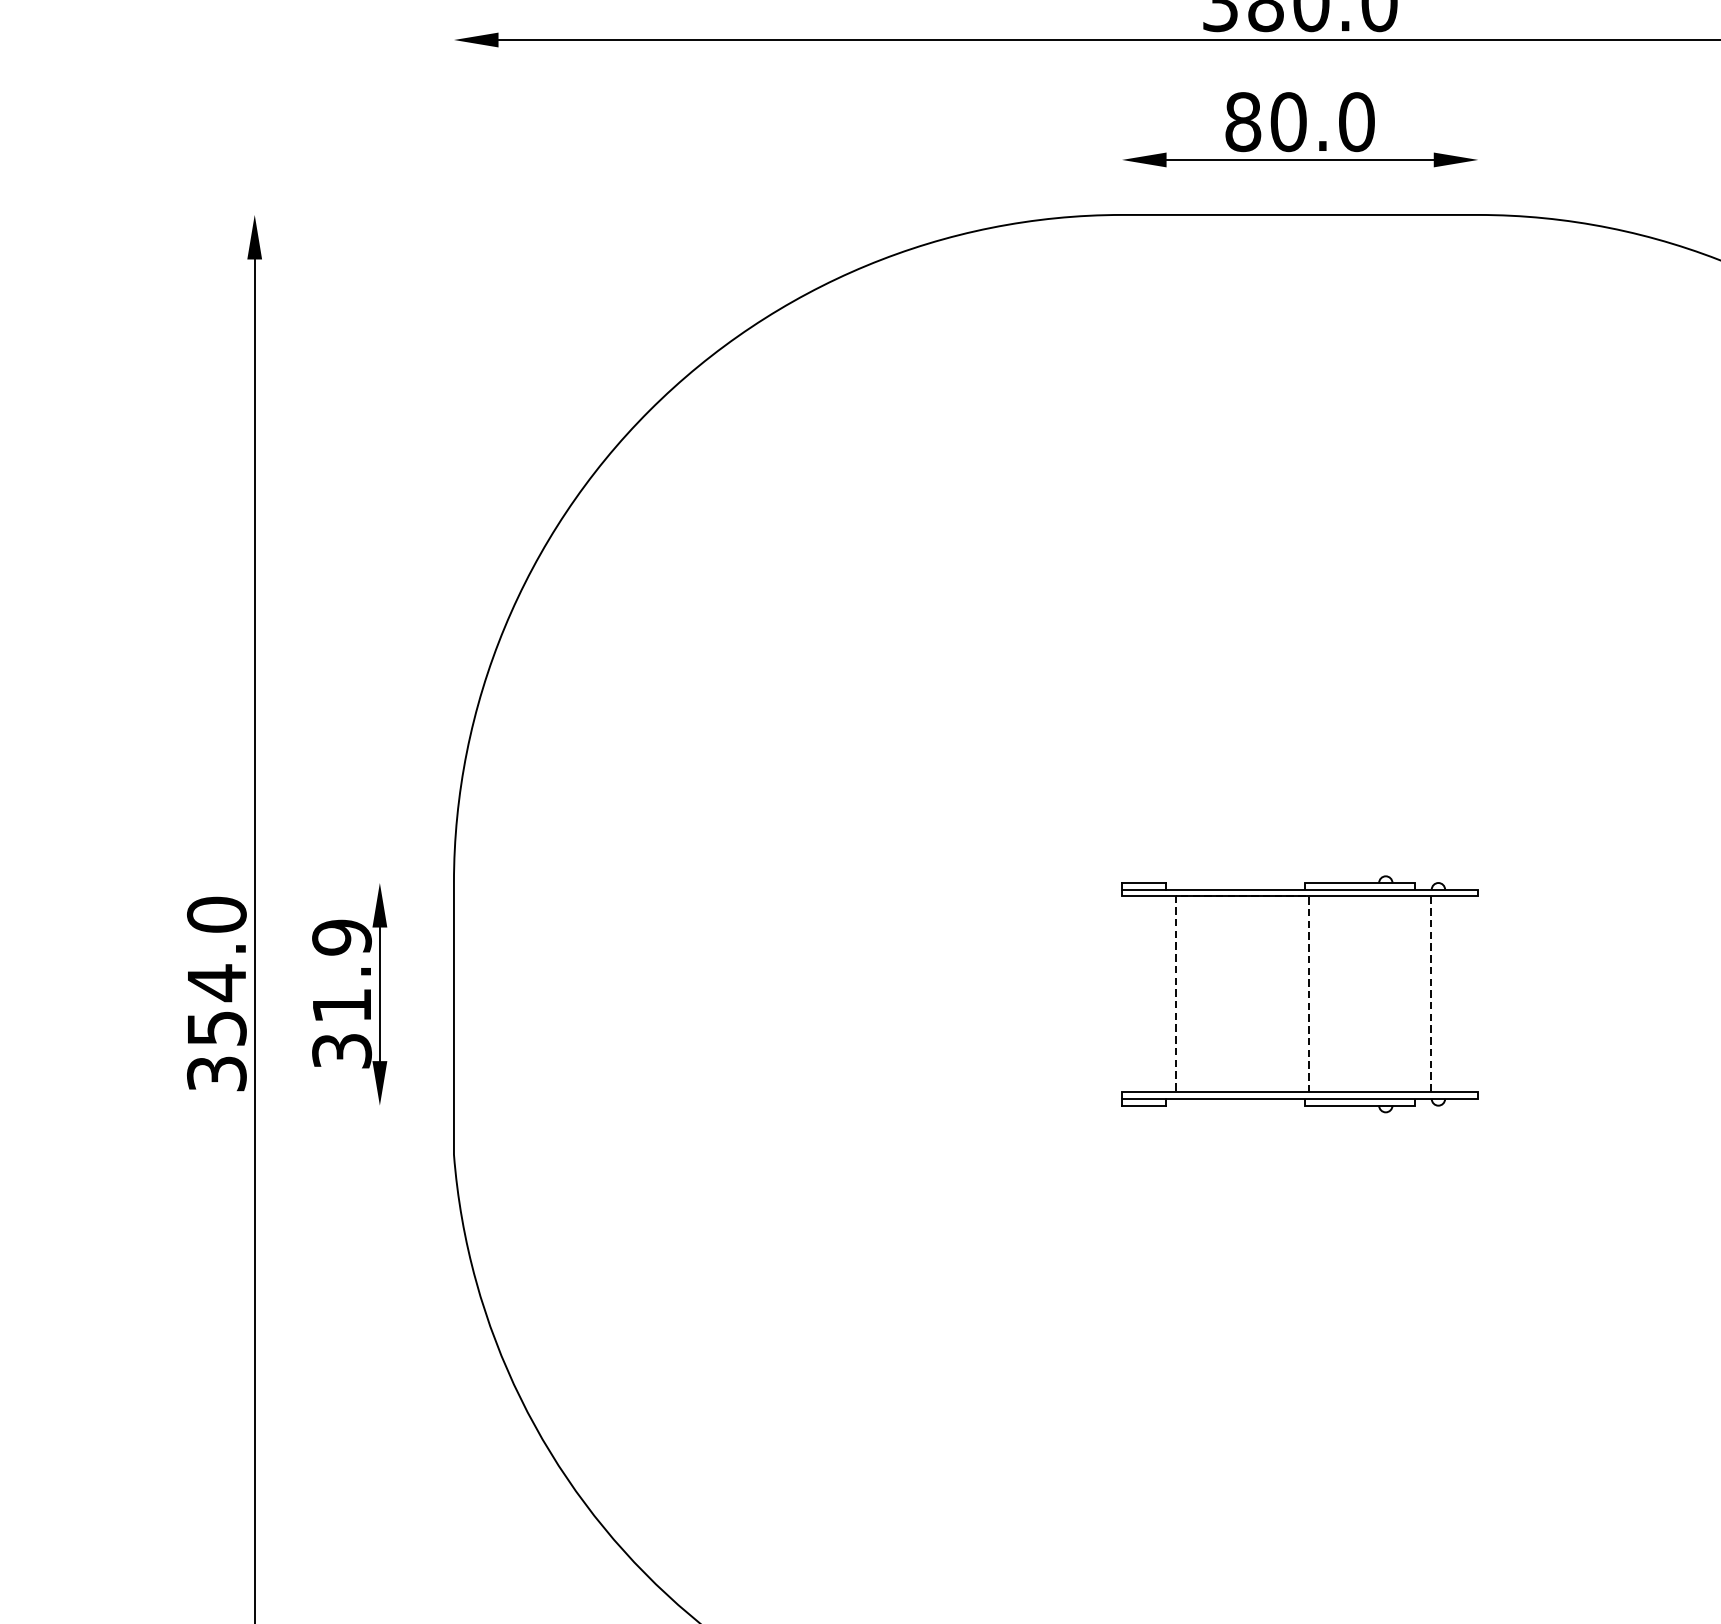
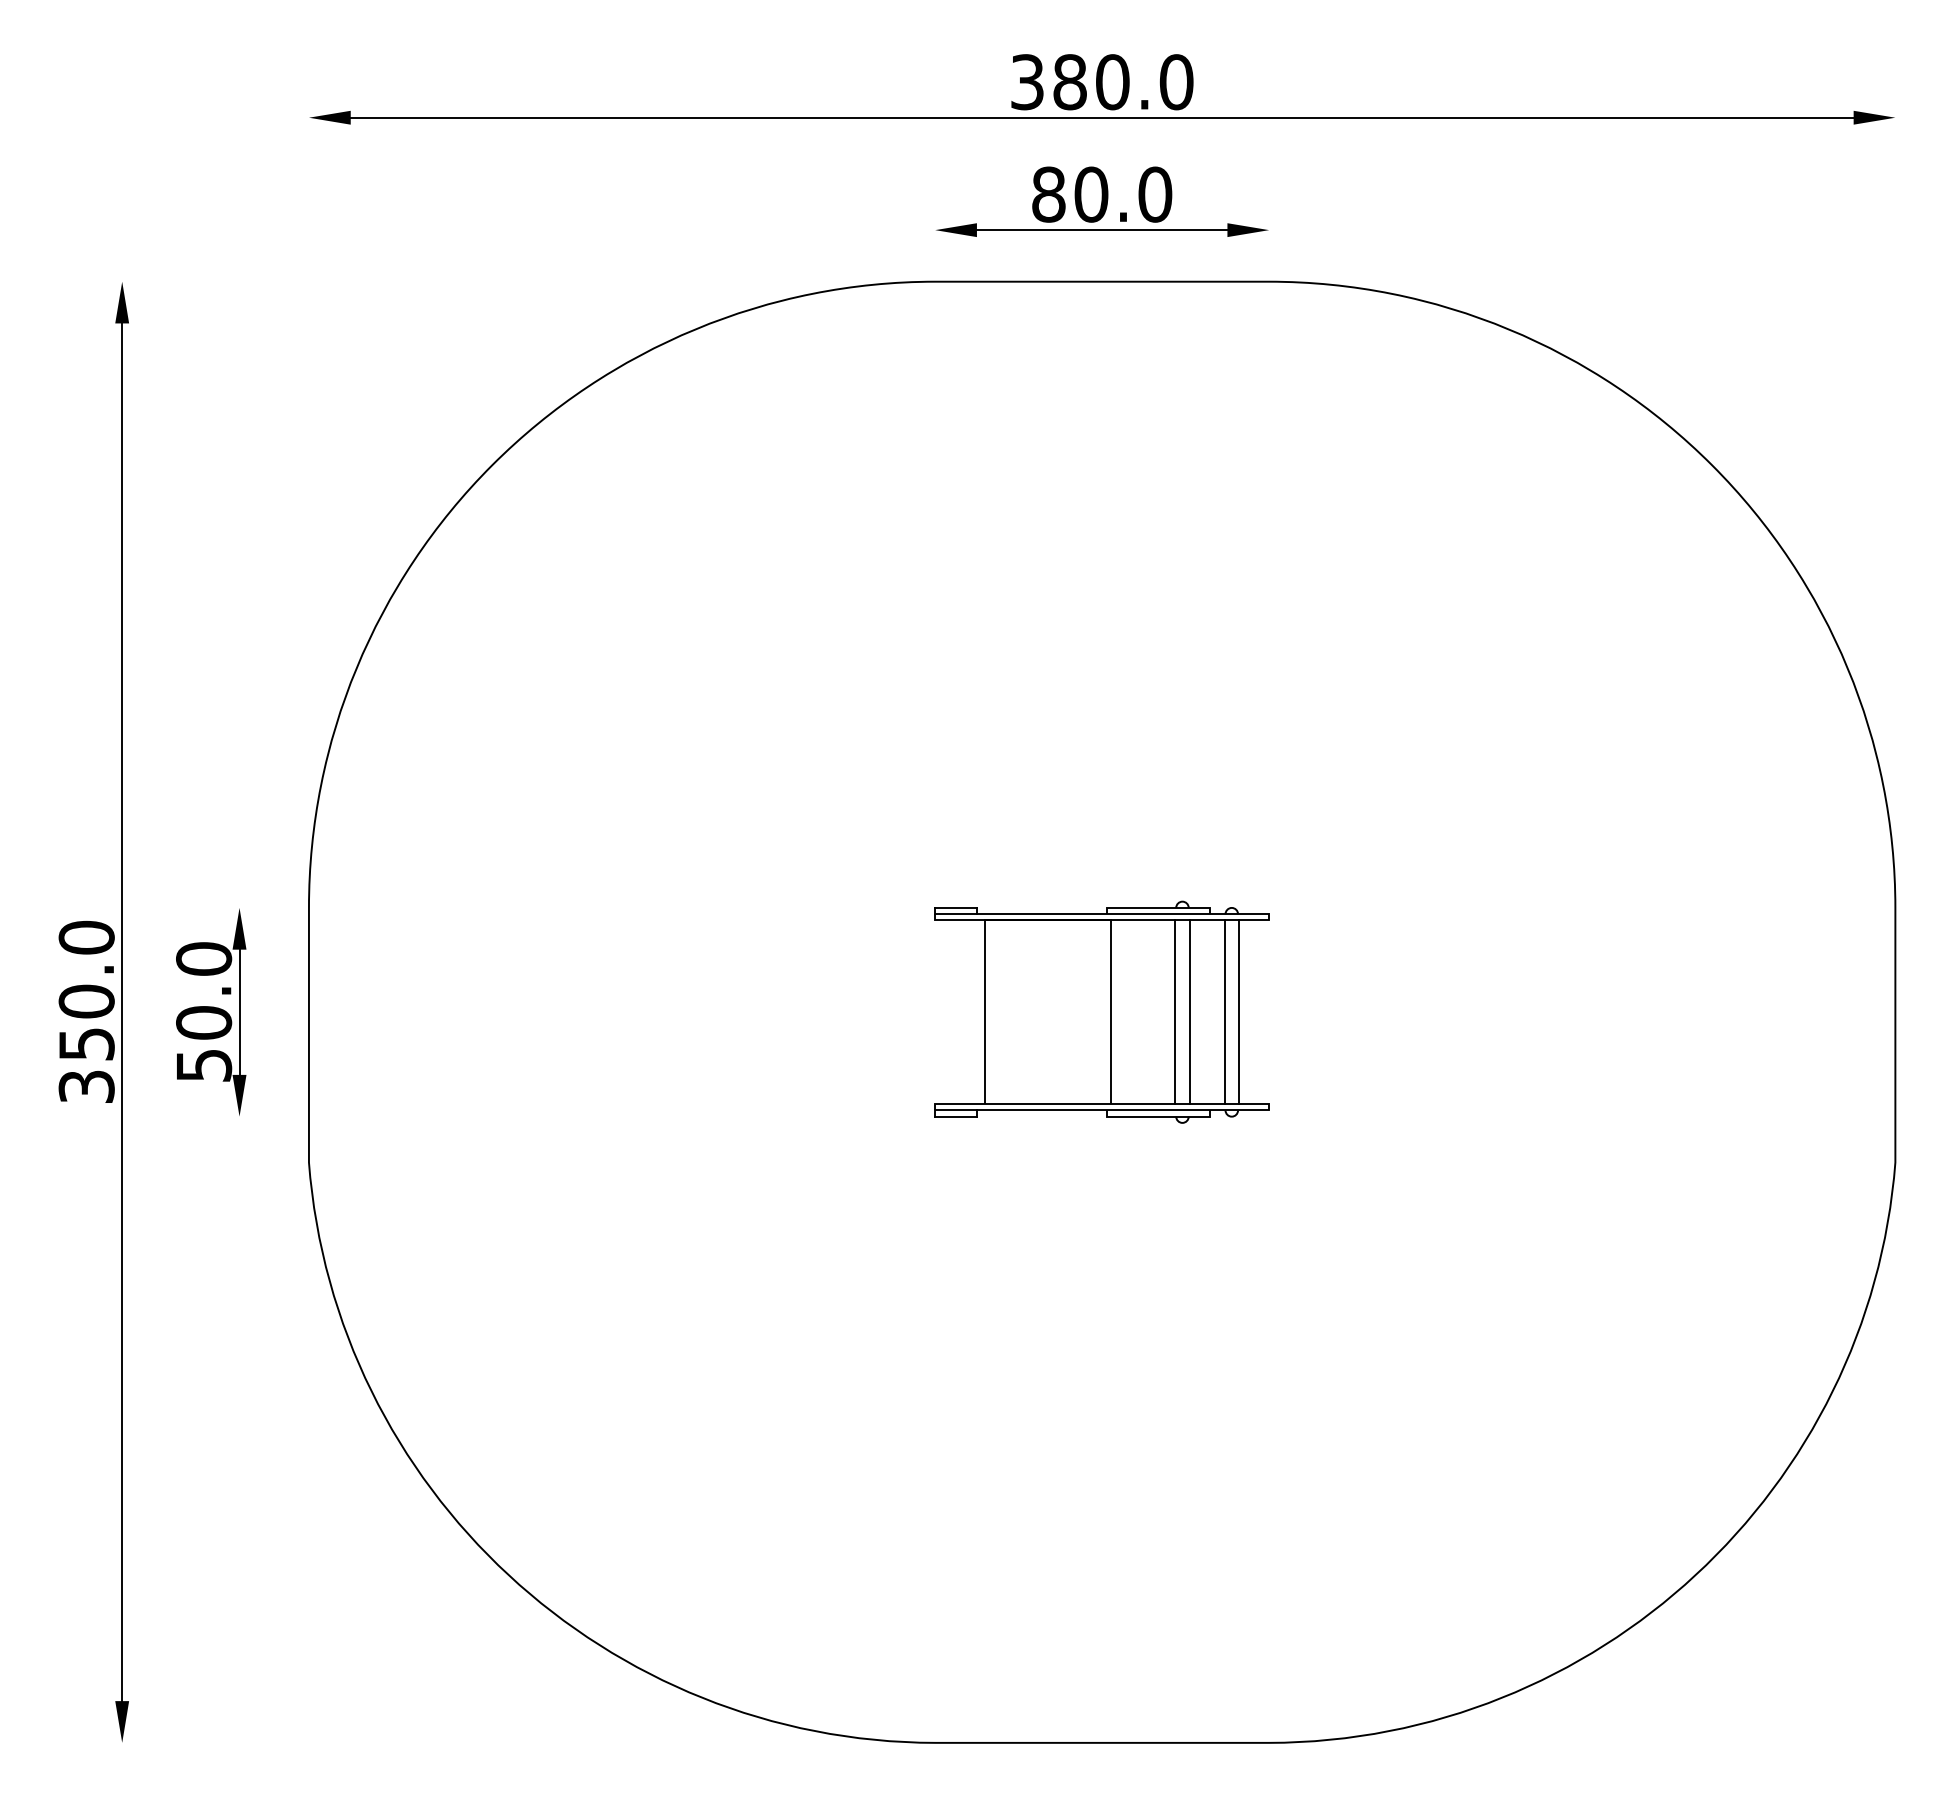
line: (1241, 896) -> (1047, 920), dashed -> solid
text: (216, 982) -> (86, 1001), 354.0 -> 350.0
text: (342, 993) -> (204, 1011), 31.9 -> 50.0
line: (1378, 994) -> (1175, 1012), added
line: (1393, 994) -> (1189, 1012), added
line: (1430, 994) -> (1224, 1012), dashed -> solid
line: (1445, 994) -> (1238, 1012), added

